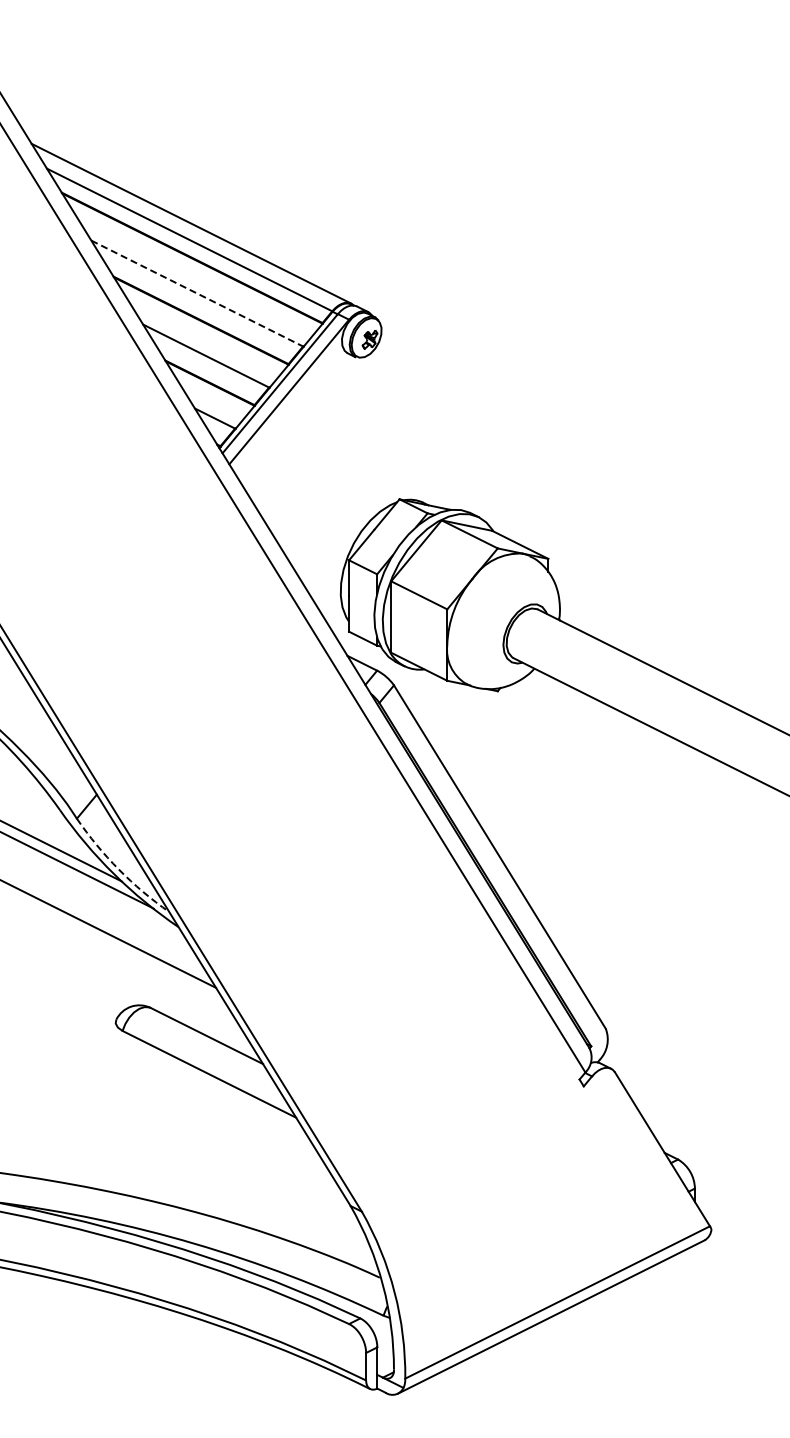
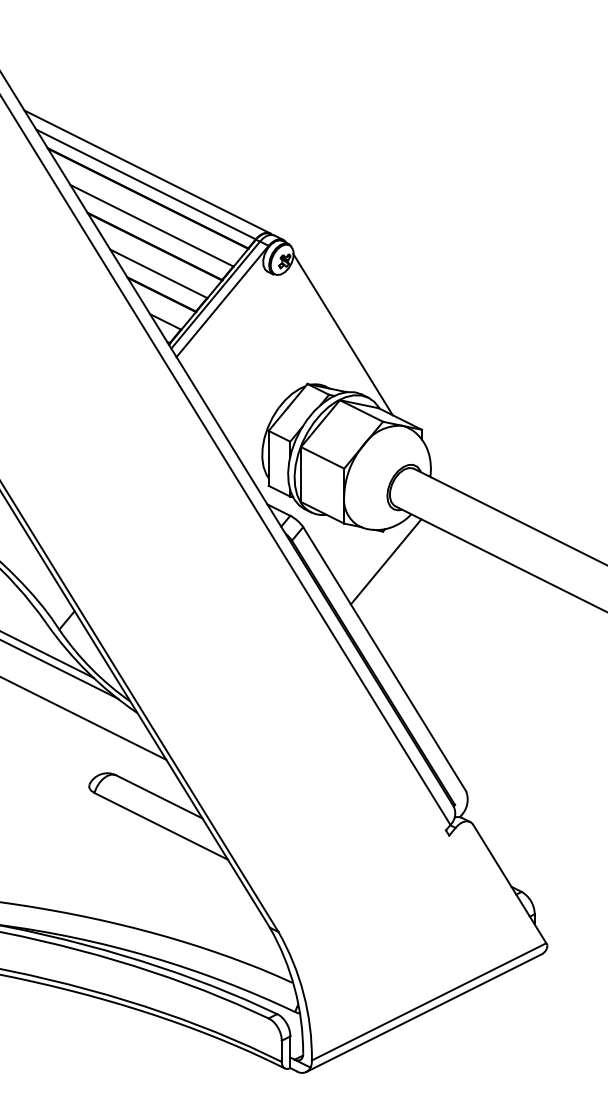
line: (197, 293) -> (152, 225), dashed -> solid
line: (445, 434) -> (342, 334), added
line: (501, 730) -> (385, 561), added
arc: (118, 869) -> (91, 668), dashed -> solid

